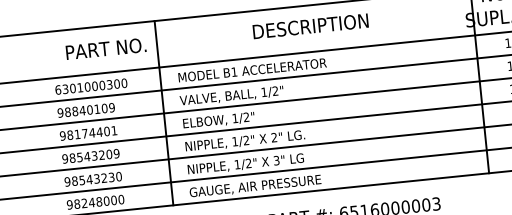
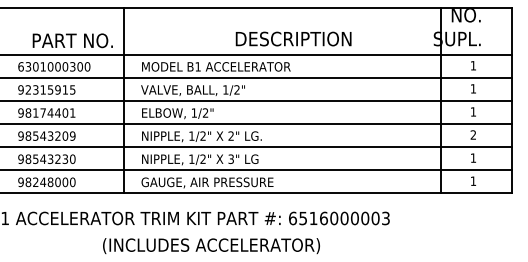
text: (310, 25) -> (293, 38), moved
text: (105, 48) -> (72, 40), moved
text: (89, 109) -> (50, 89), 98840109 -> 92315915

